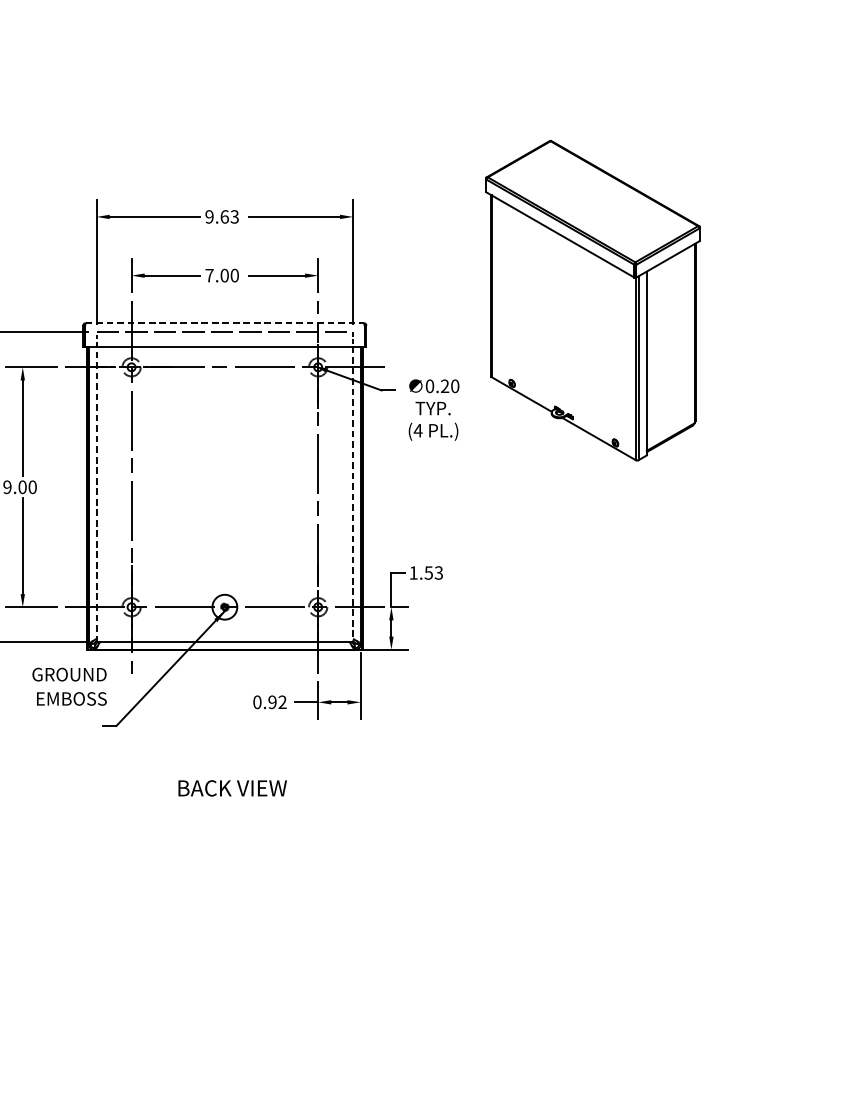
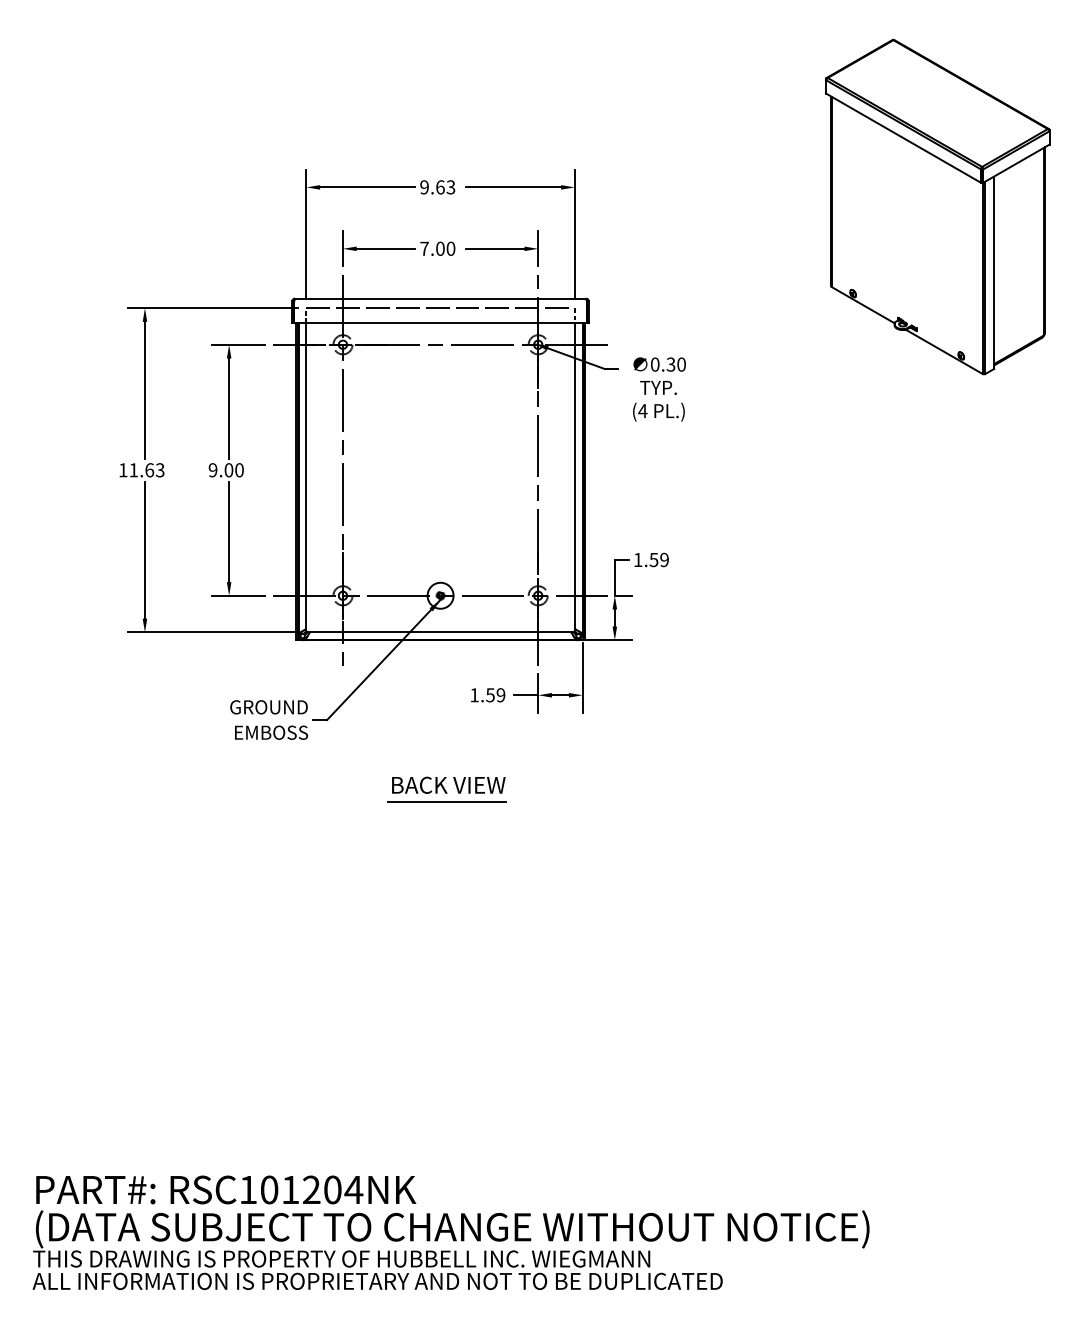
part: (592, 300) -> (937, 206), moved
line: (224, 323) -> (440, 298), dashed -> solid
text: (444, 386) -> (670, 364), 0.20 -> 0.30
line: (96, 494) -> (306, 477), dashed -> solid
line: (352, 494) -> (574, 477), dashed -> solid
text: (438, 573) -> (664, 560), 1.53 -> 1.59
text: (69, 686) -> (269, 719), moved
text: (269, 702) -> (487, 695), 0.92 -> 1.59
line: (230, 804) -> (446, 802), added

